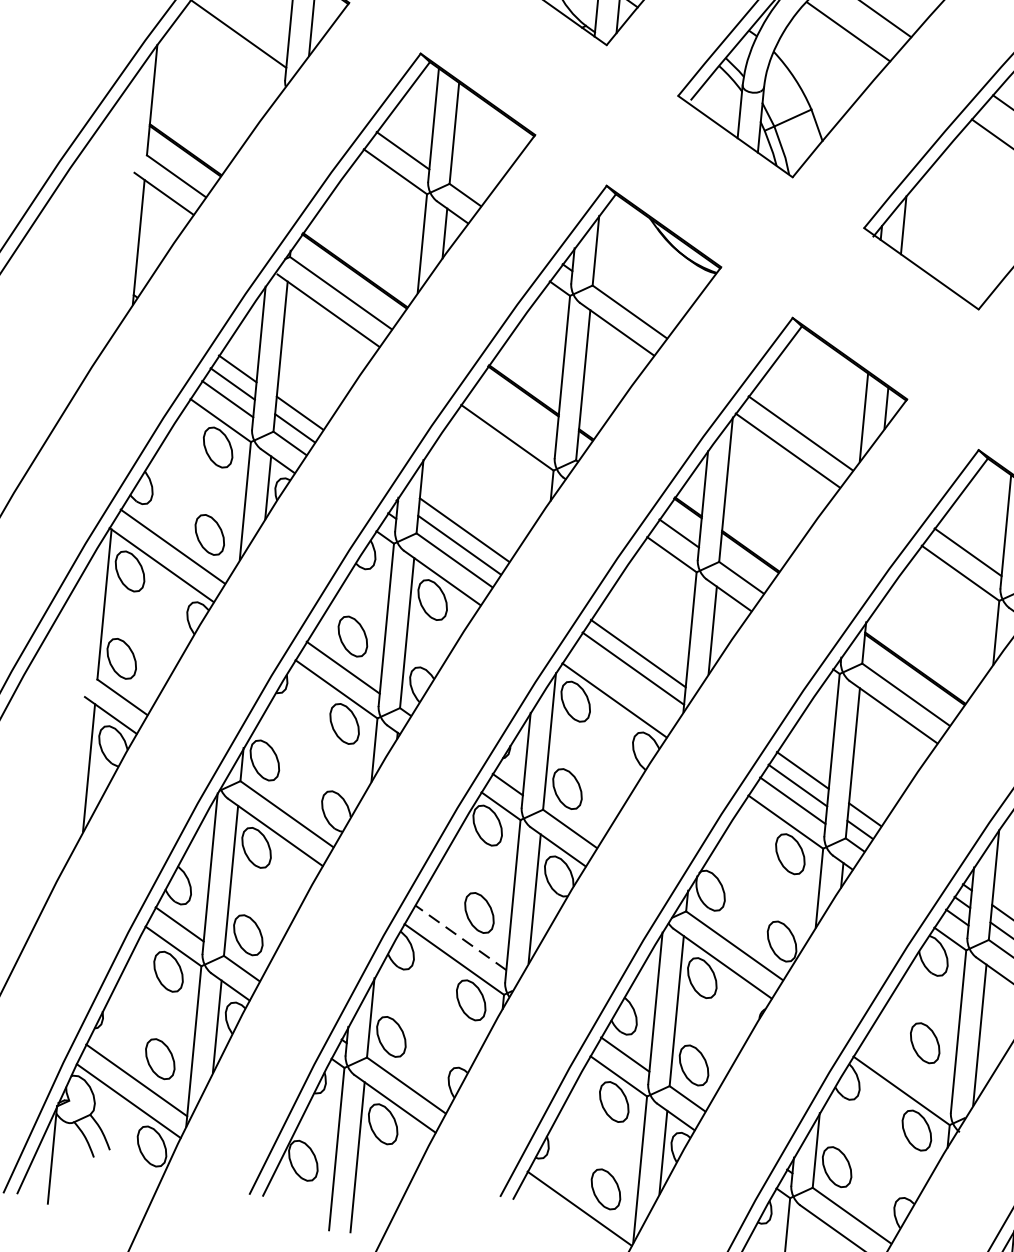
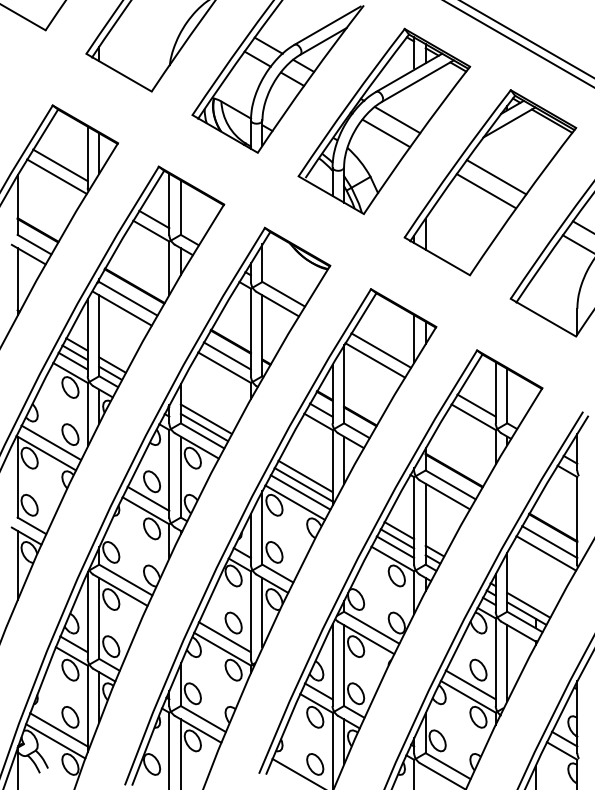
line: (229, 53) -> (56, 176), added
line: (513, 415) -> (226, 355), added
line: (626, 682) -> (300, 492), added
line: (459, 938) -> (224, 637), dashed -> solid
line: (907, 1068) -> (470, 684), added

